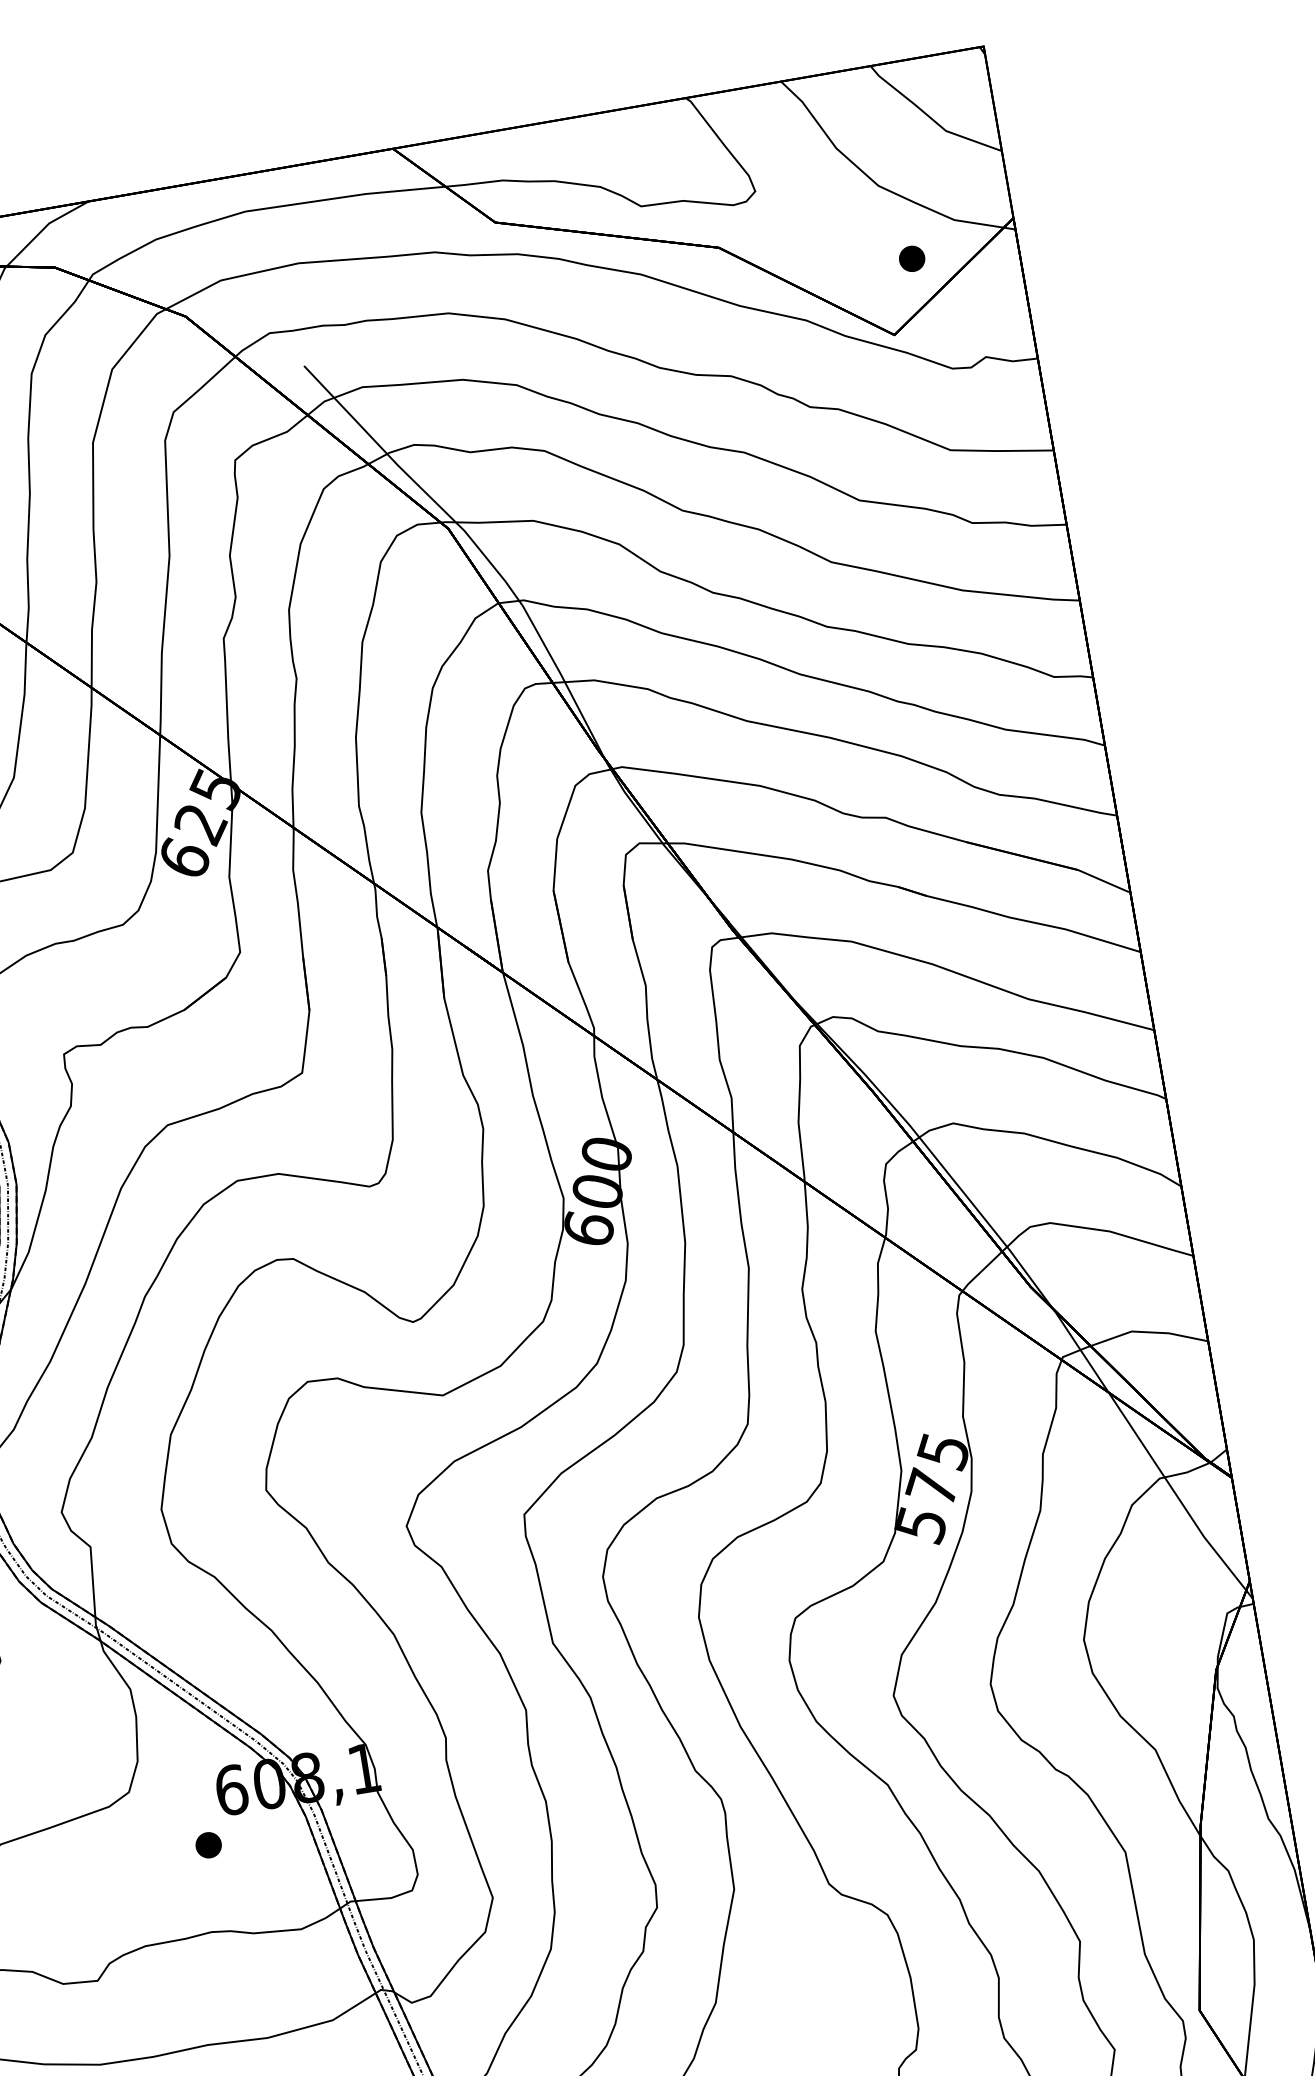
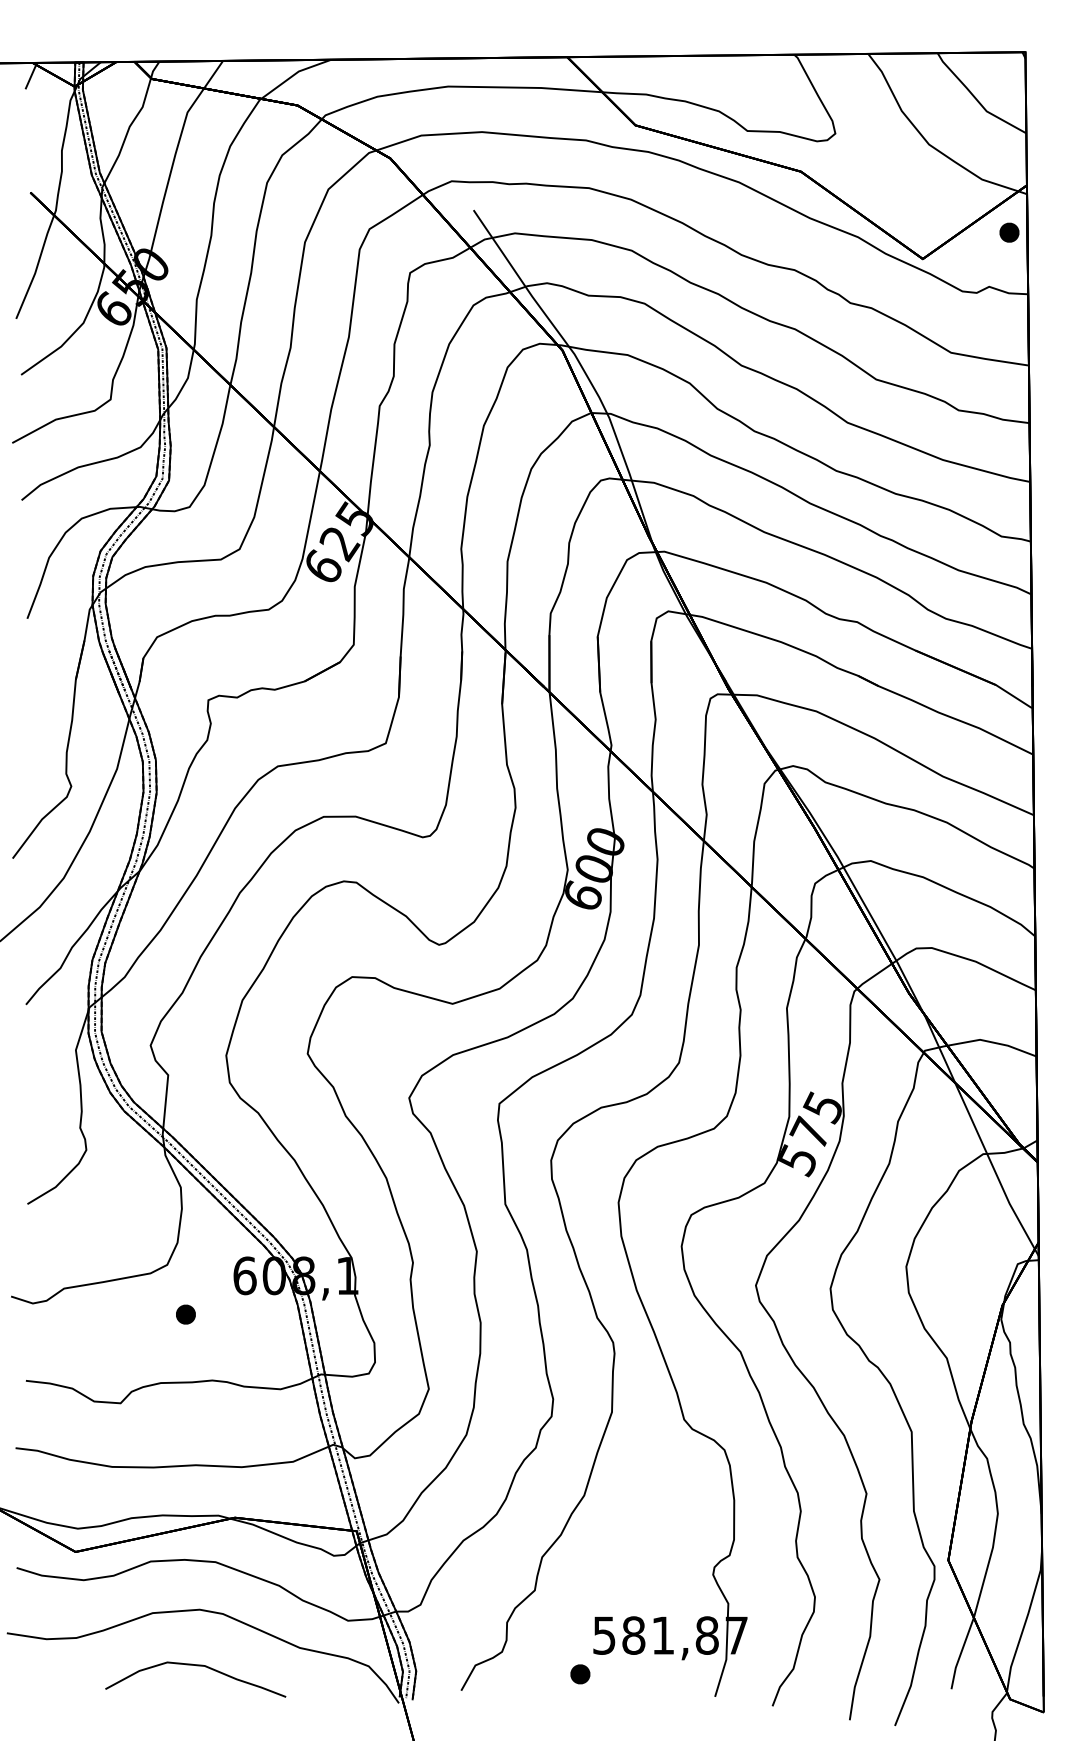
part: (912, 258) -> (1009, 232), moved
part: (208, 1845) -> (185, 1314), moved

